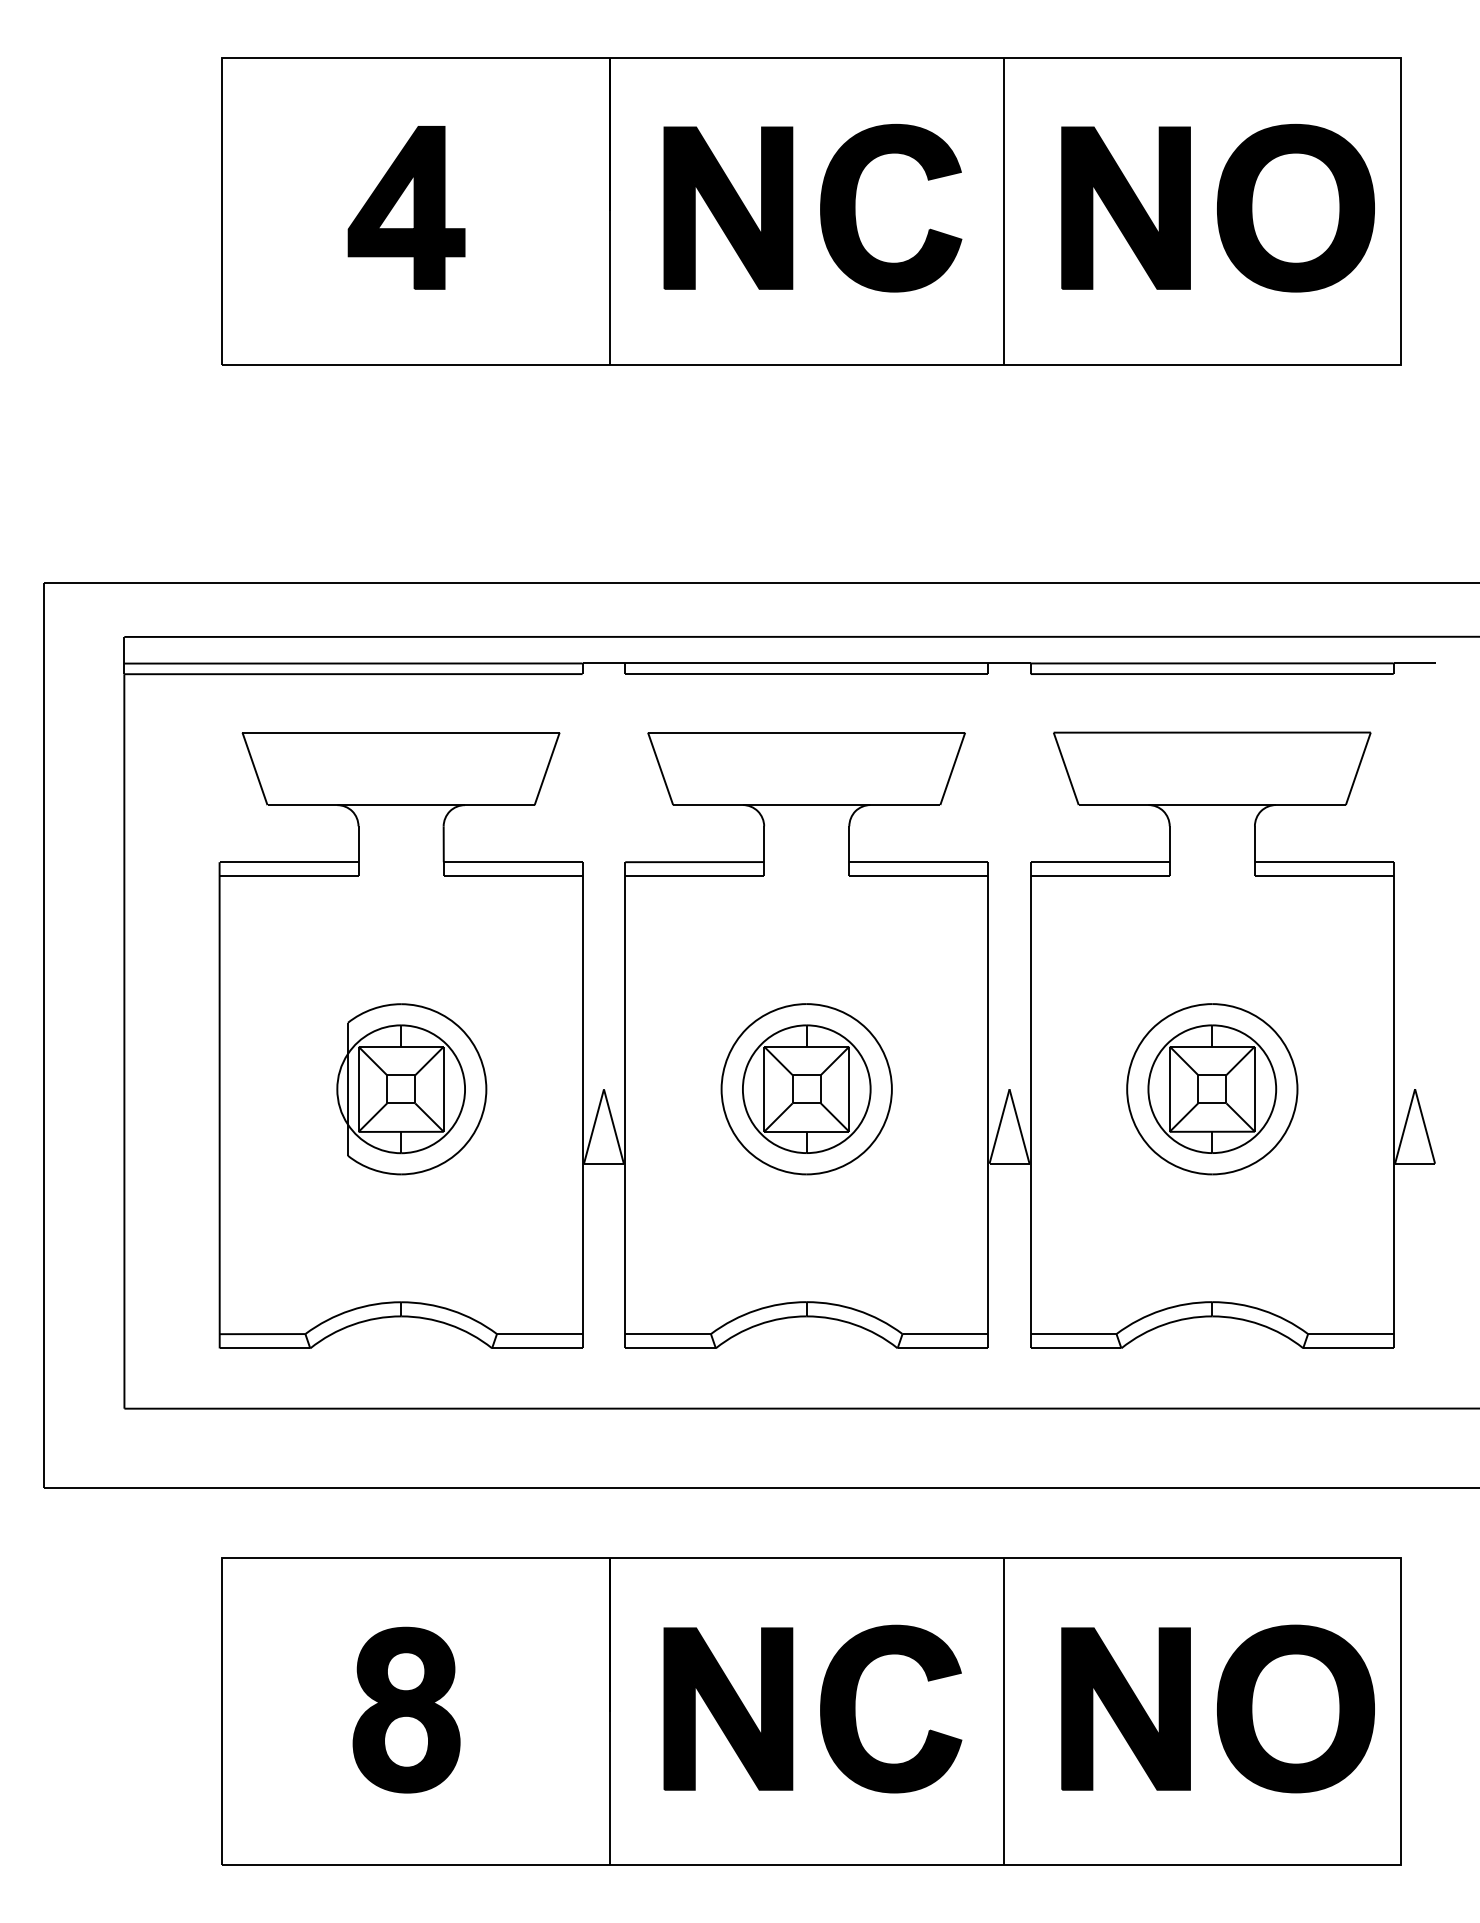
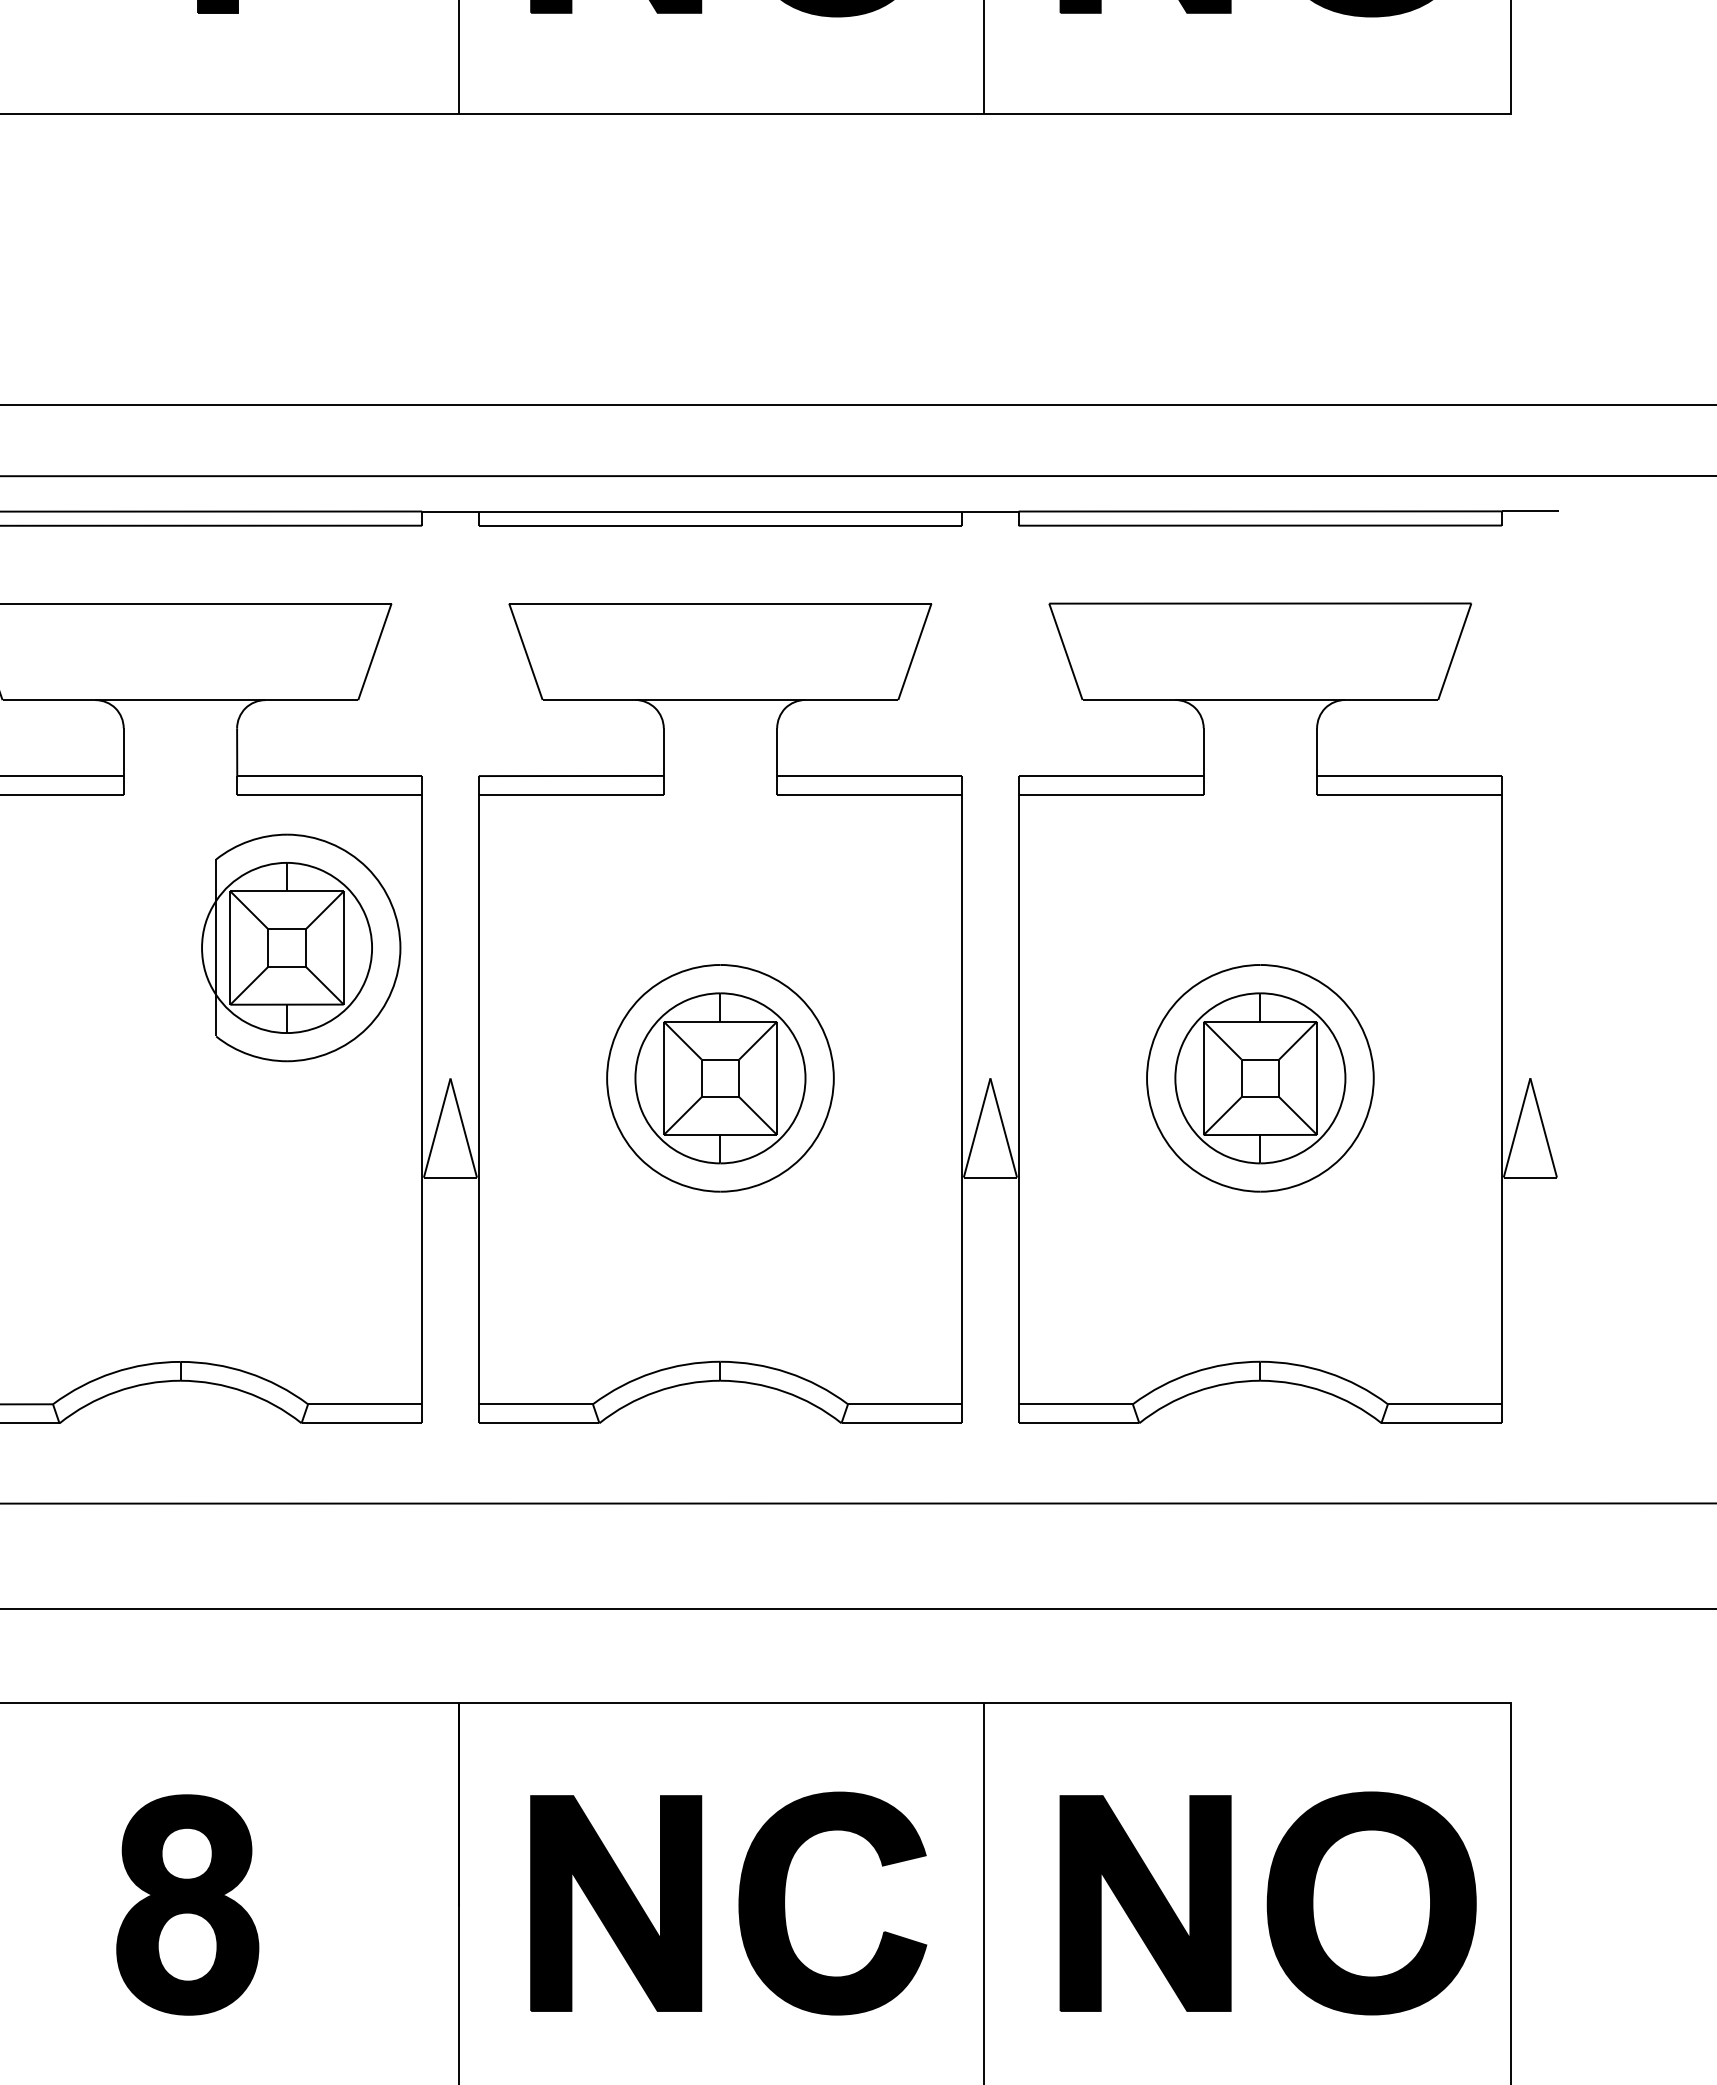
part: (411, 1089) -> (300, 948), moved

